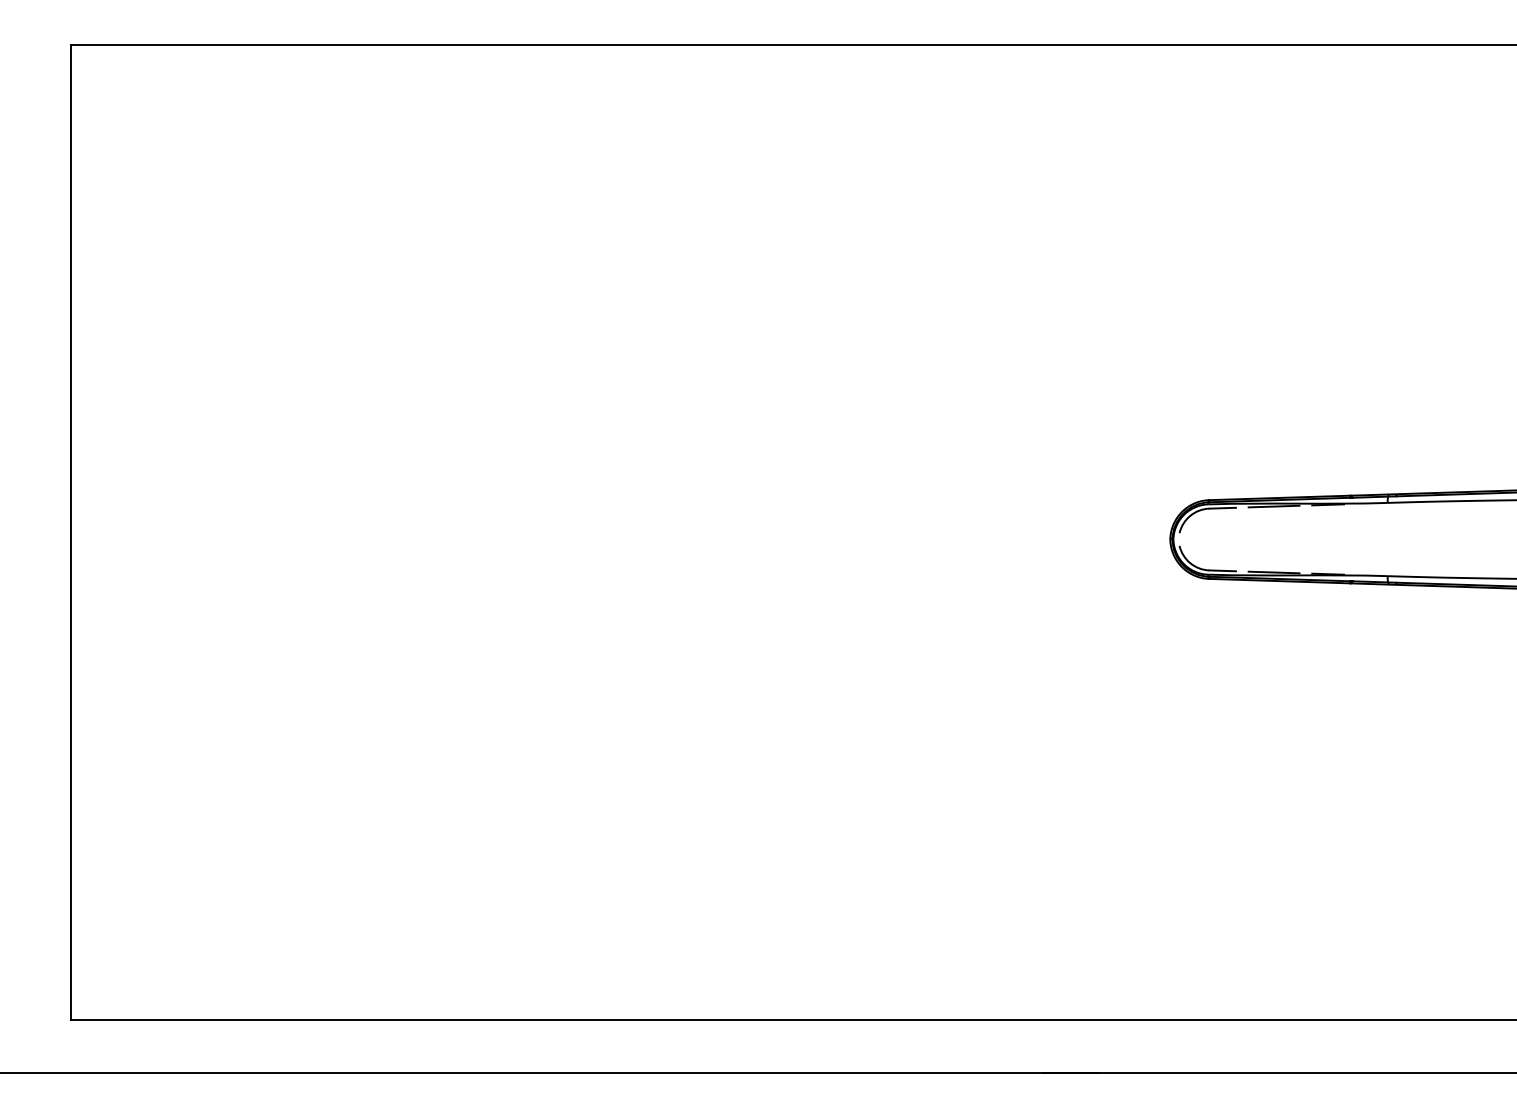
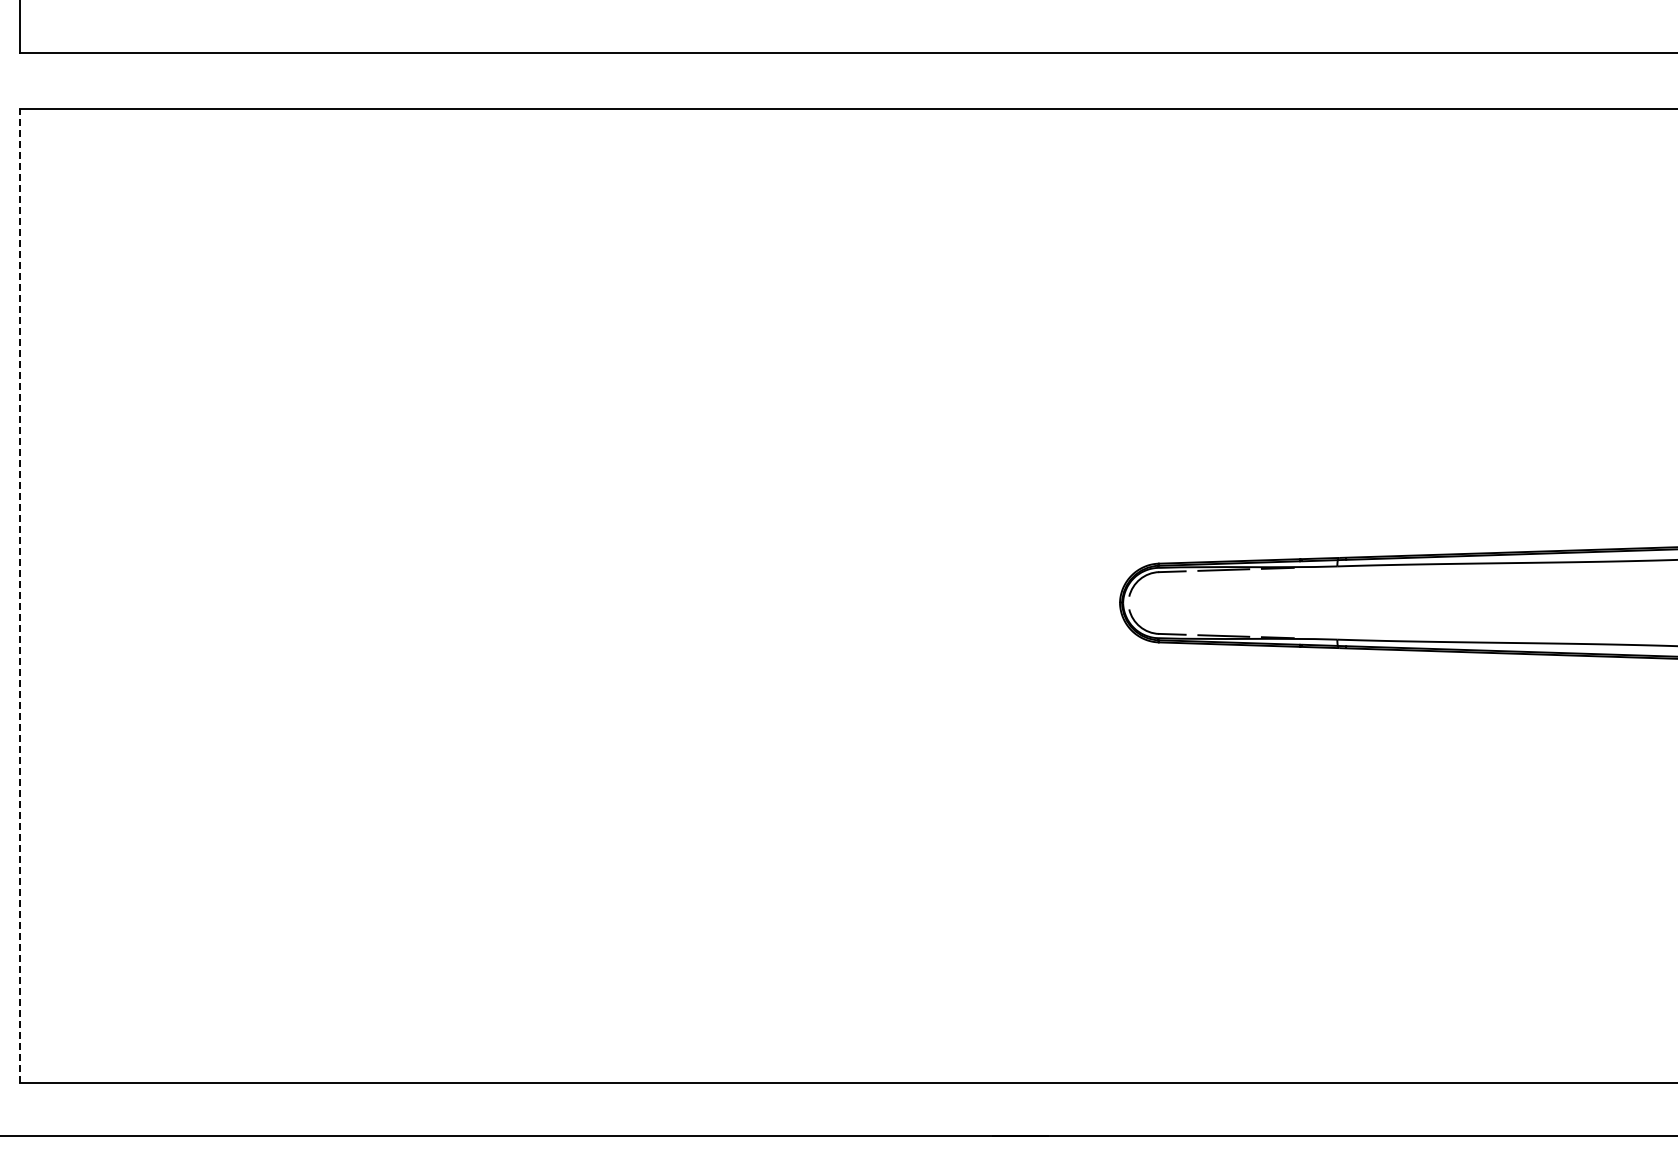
line: (70, 532) -> (20, 595), solid -> dashed

